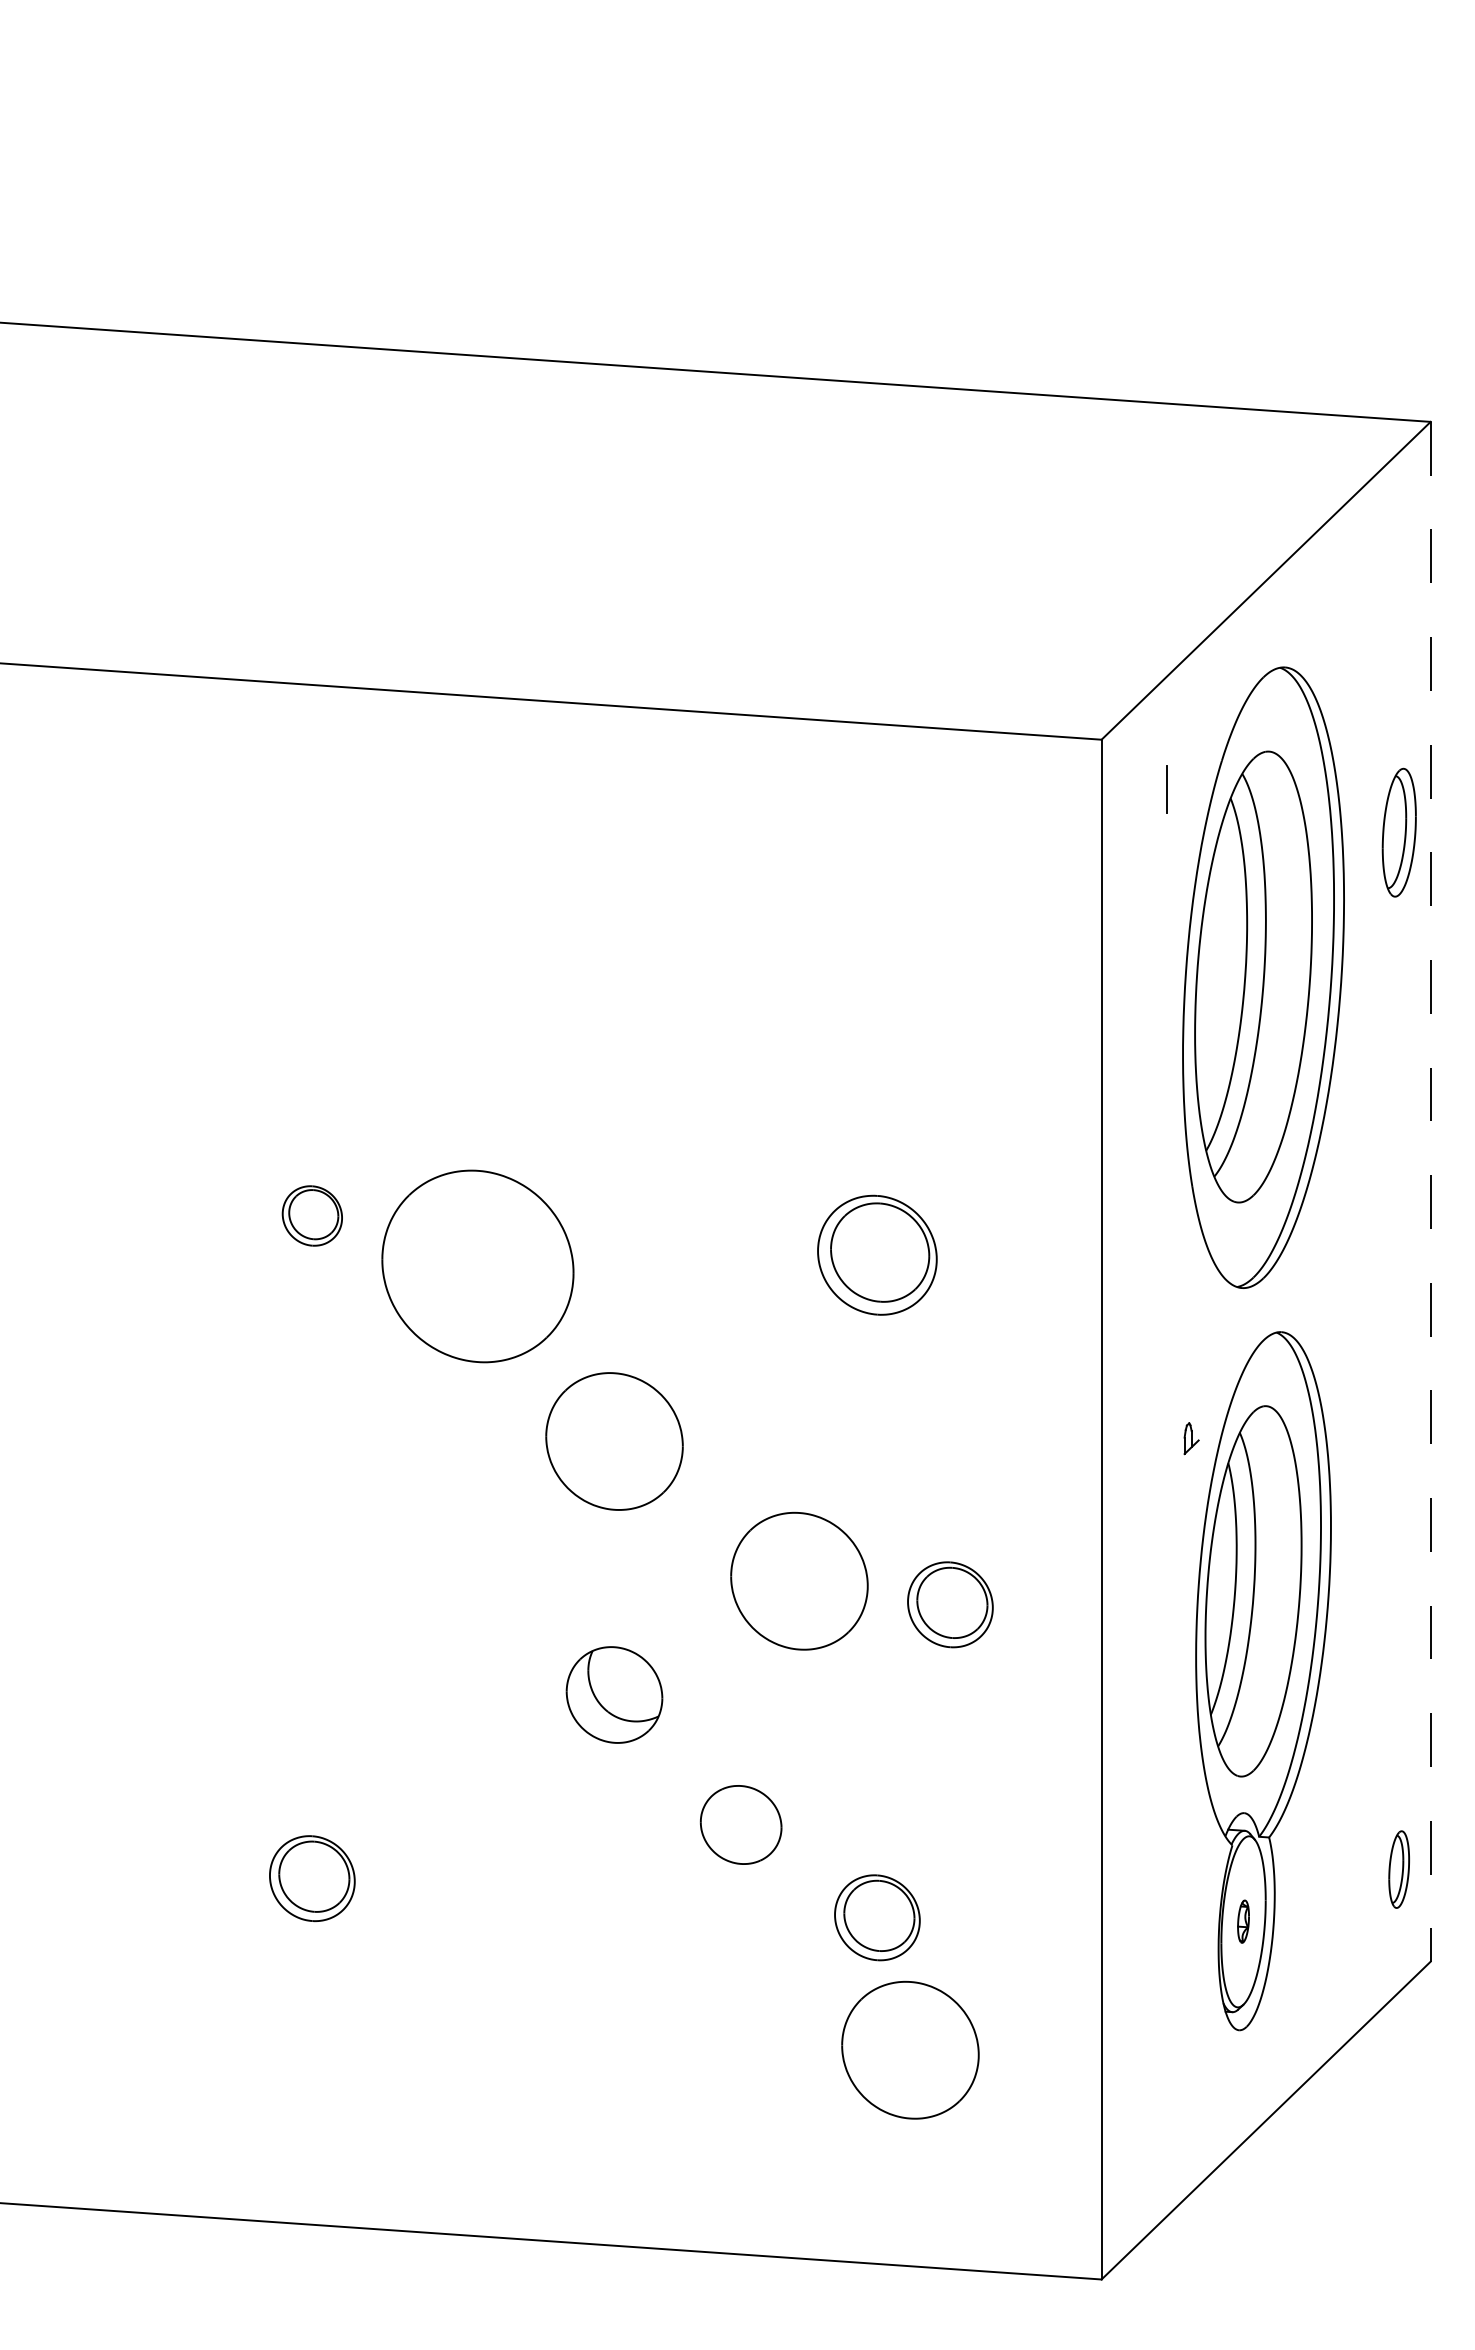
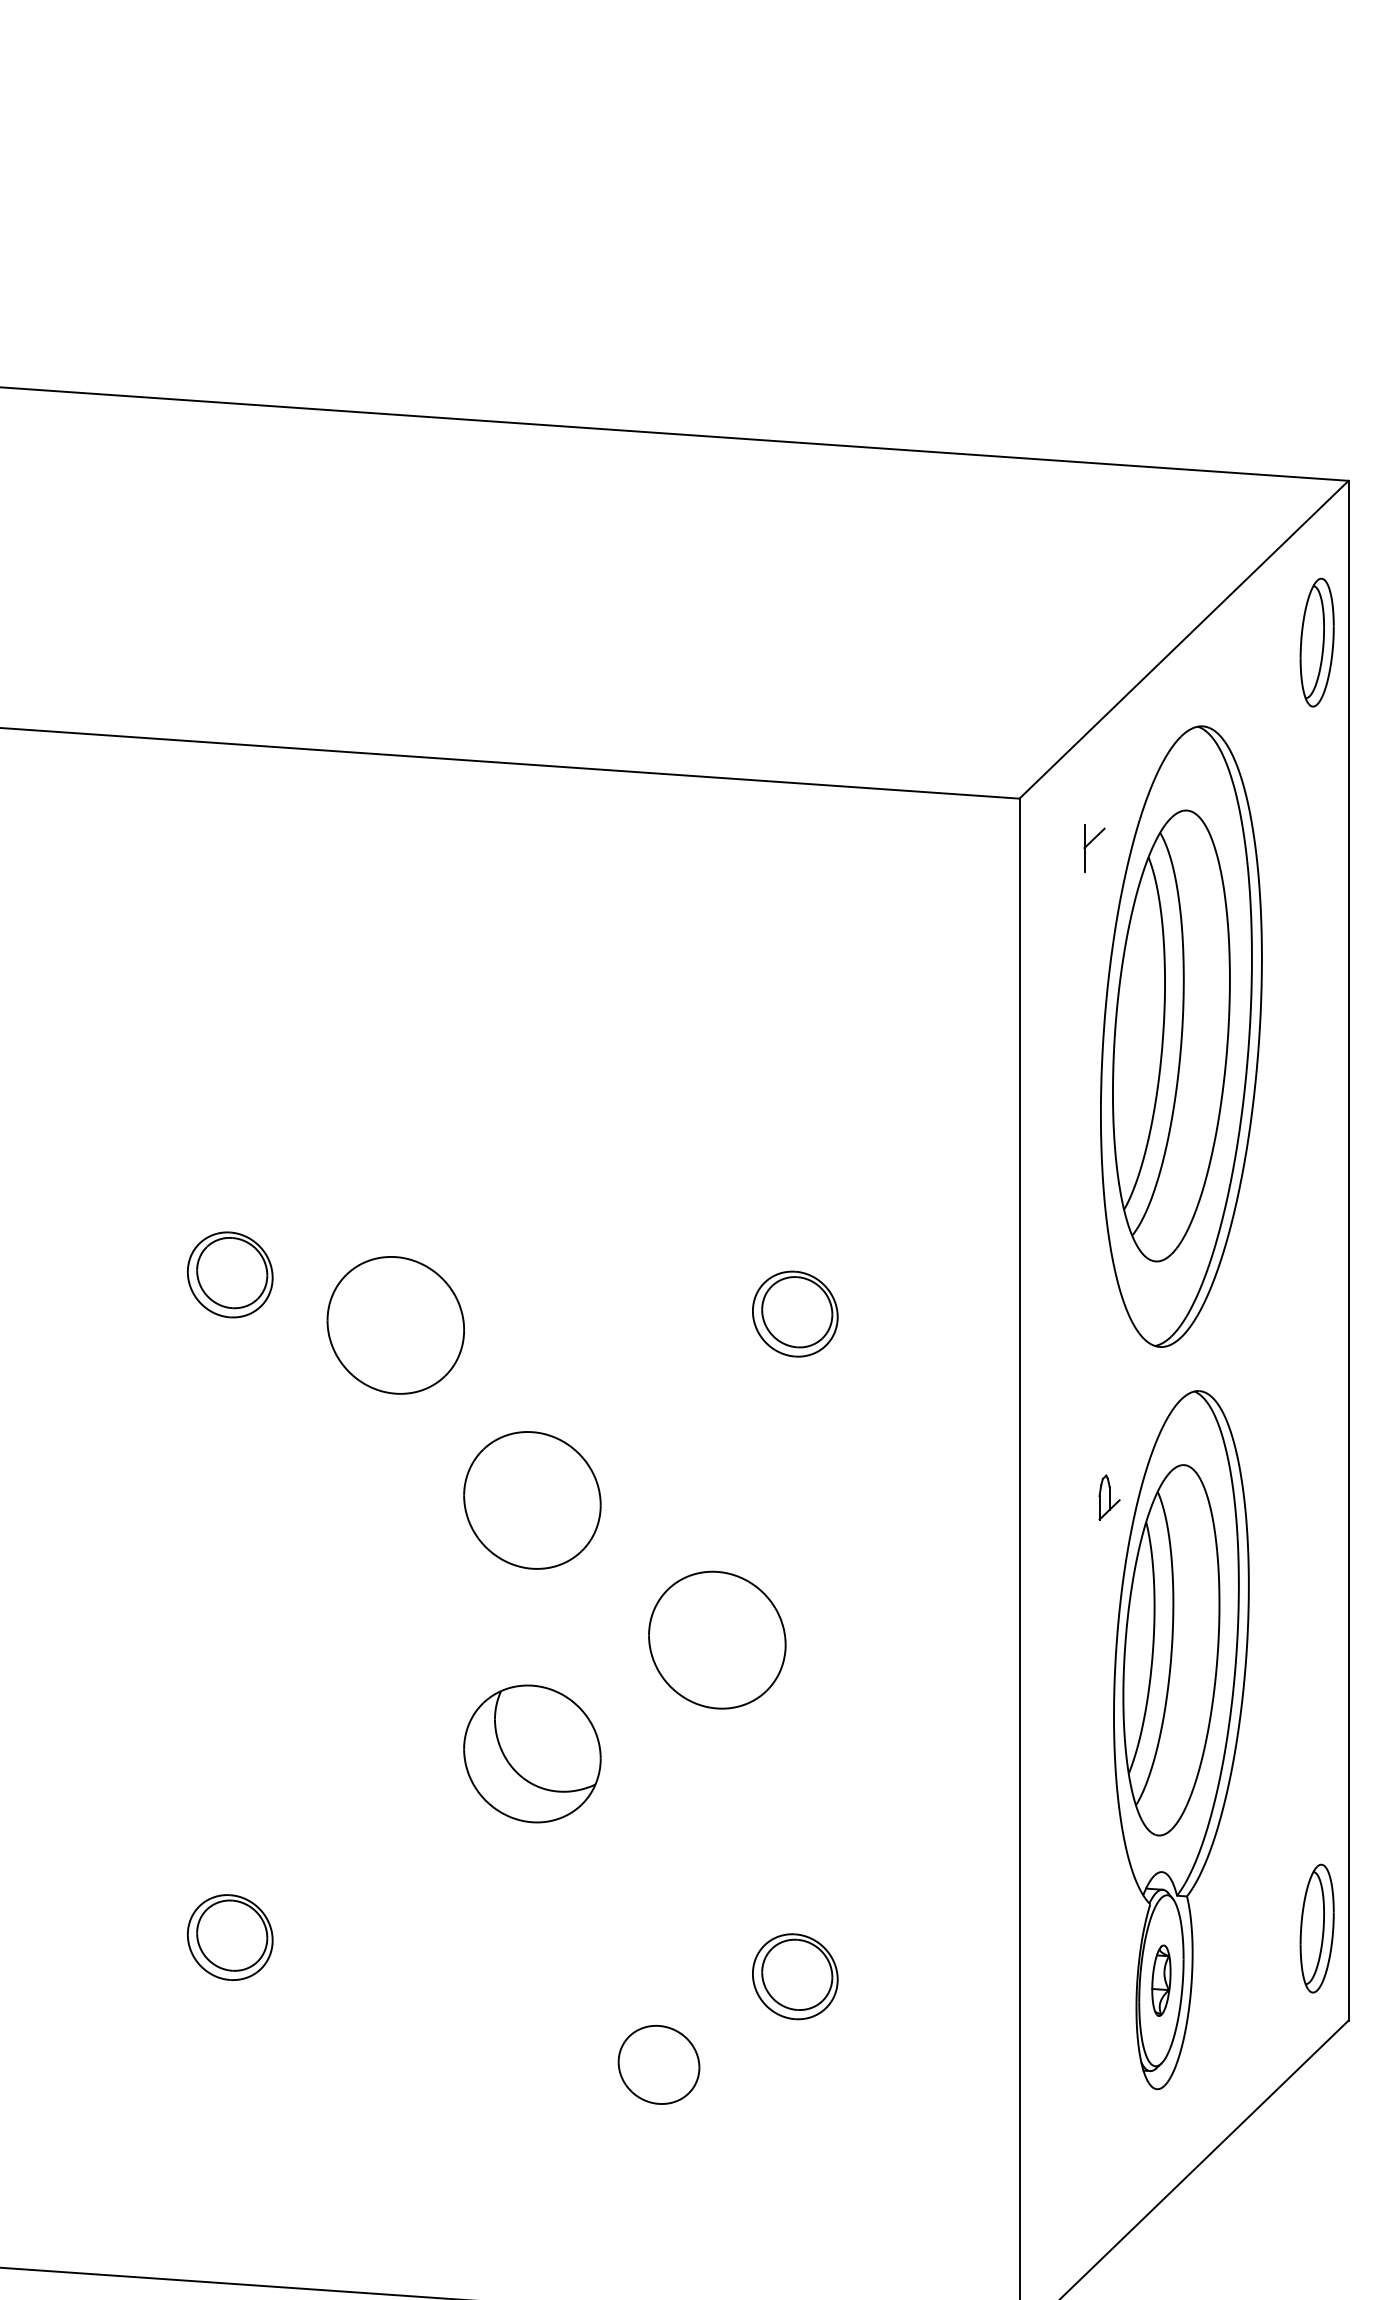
line: (1176, 779) -> (1094, 838), added
part: (1398, 832) -> (1316, 642), moved
line: (1430, 1191) -> (1348, 1250), dashed -> solid
part: (312, 1215) -> (230, 1274), size x1.43
part: (877, 1254) -> (795, 1313), size x0.71
part: (477, 1266) -> (395, 1325), size x0.71
part: (1191, 1438) -> (1109, 1497), size x1.43
part: (950, 1604) -> (868, 1663), removed
part: (614, 1694) -> (532, 1753), size x1.43
part: (740, 1824) -> (658, 2064), moved
part: (1398, 1869) -> (1316, 1928), size x1.67
part: (1243, 1921) -> (1161, 1980), size x1.67
part: (910, 2049) -> (828, 2108), removed

